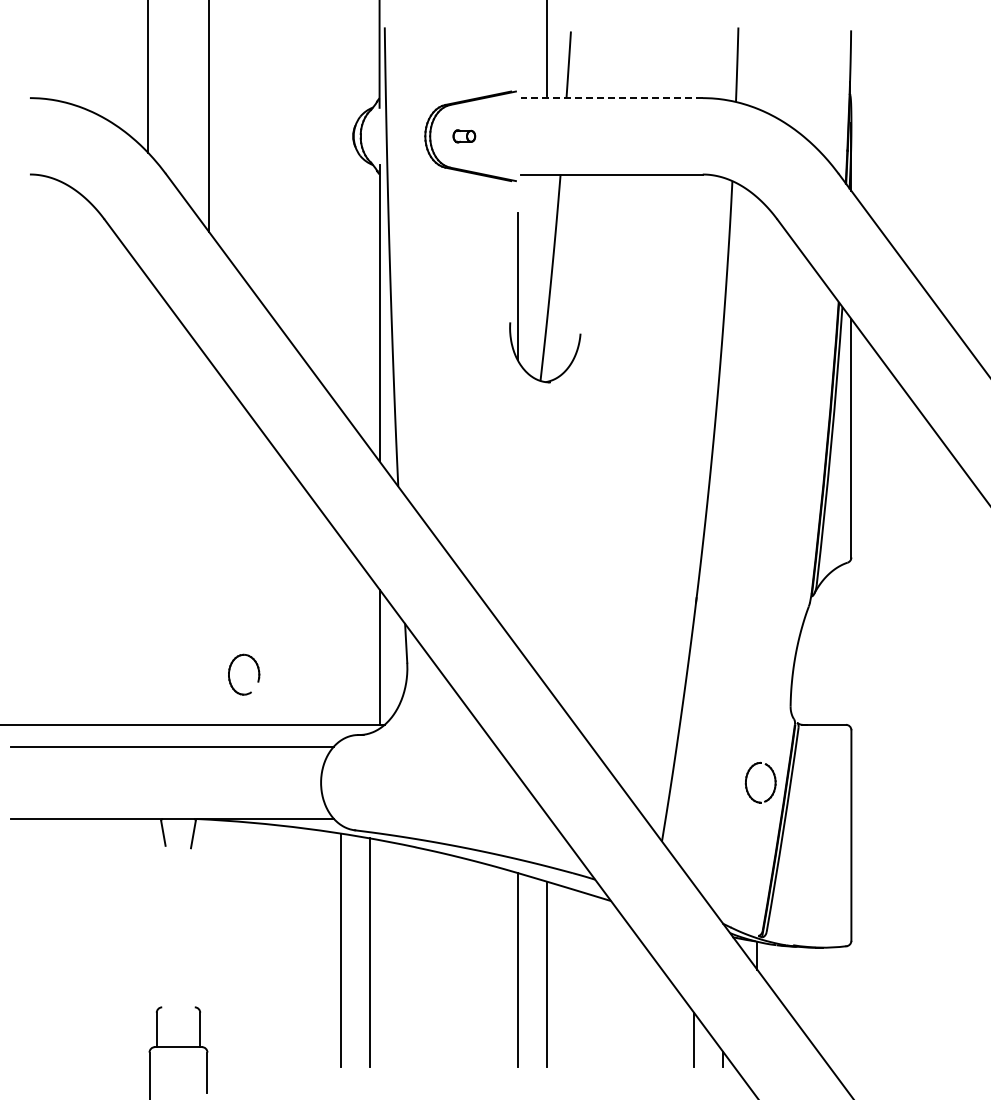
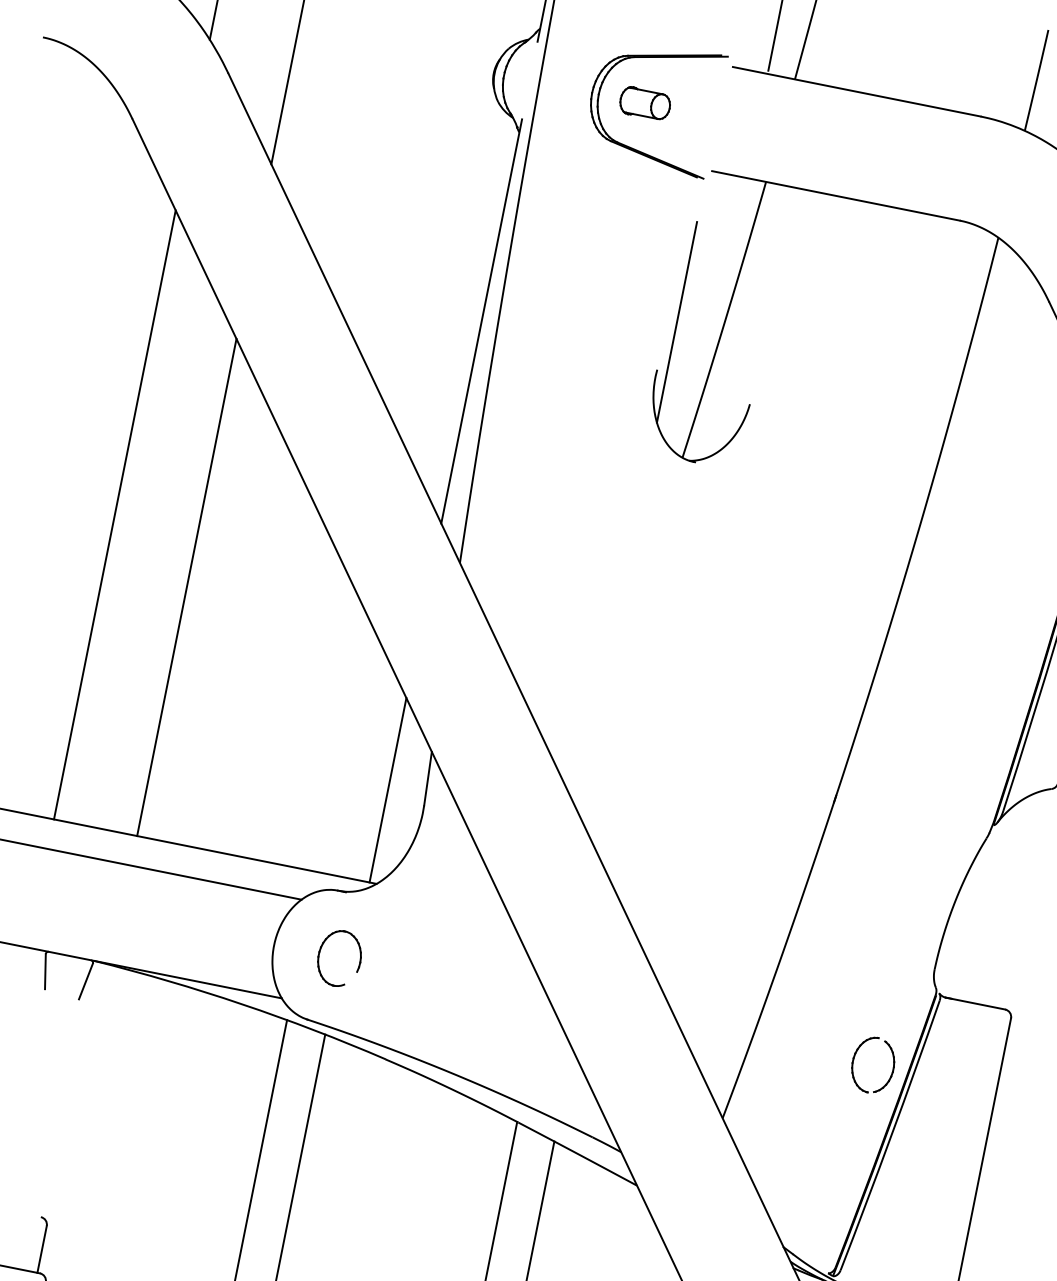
line: (611, 98) -> (856, 92), dashed -> solid
part: (464, 136) -> (645, 103), size x1.67
line: (147, 500) -> (114, 513), added
line: (209, 542) -> (187, 587), added
part: (257, 669) -> (359, 955), moved

